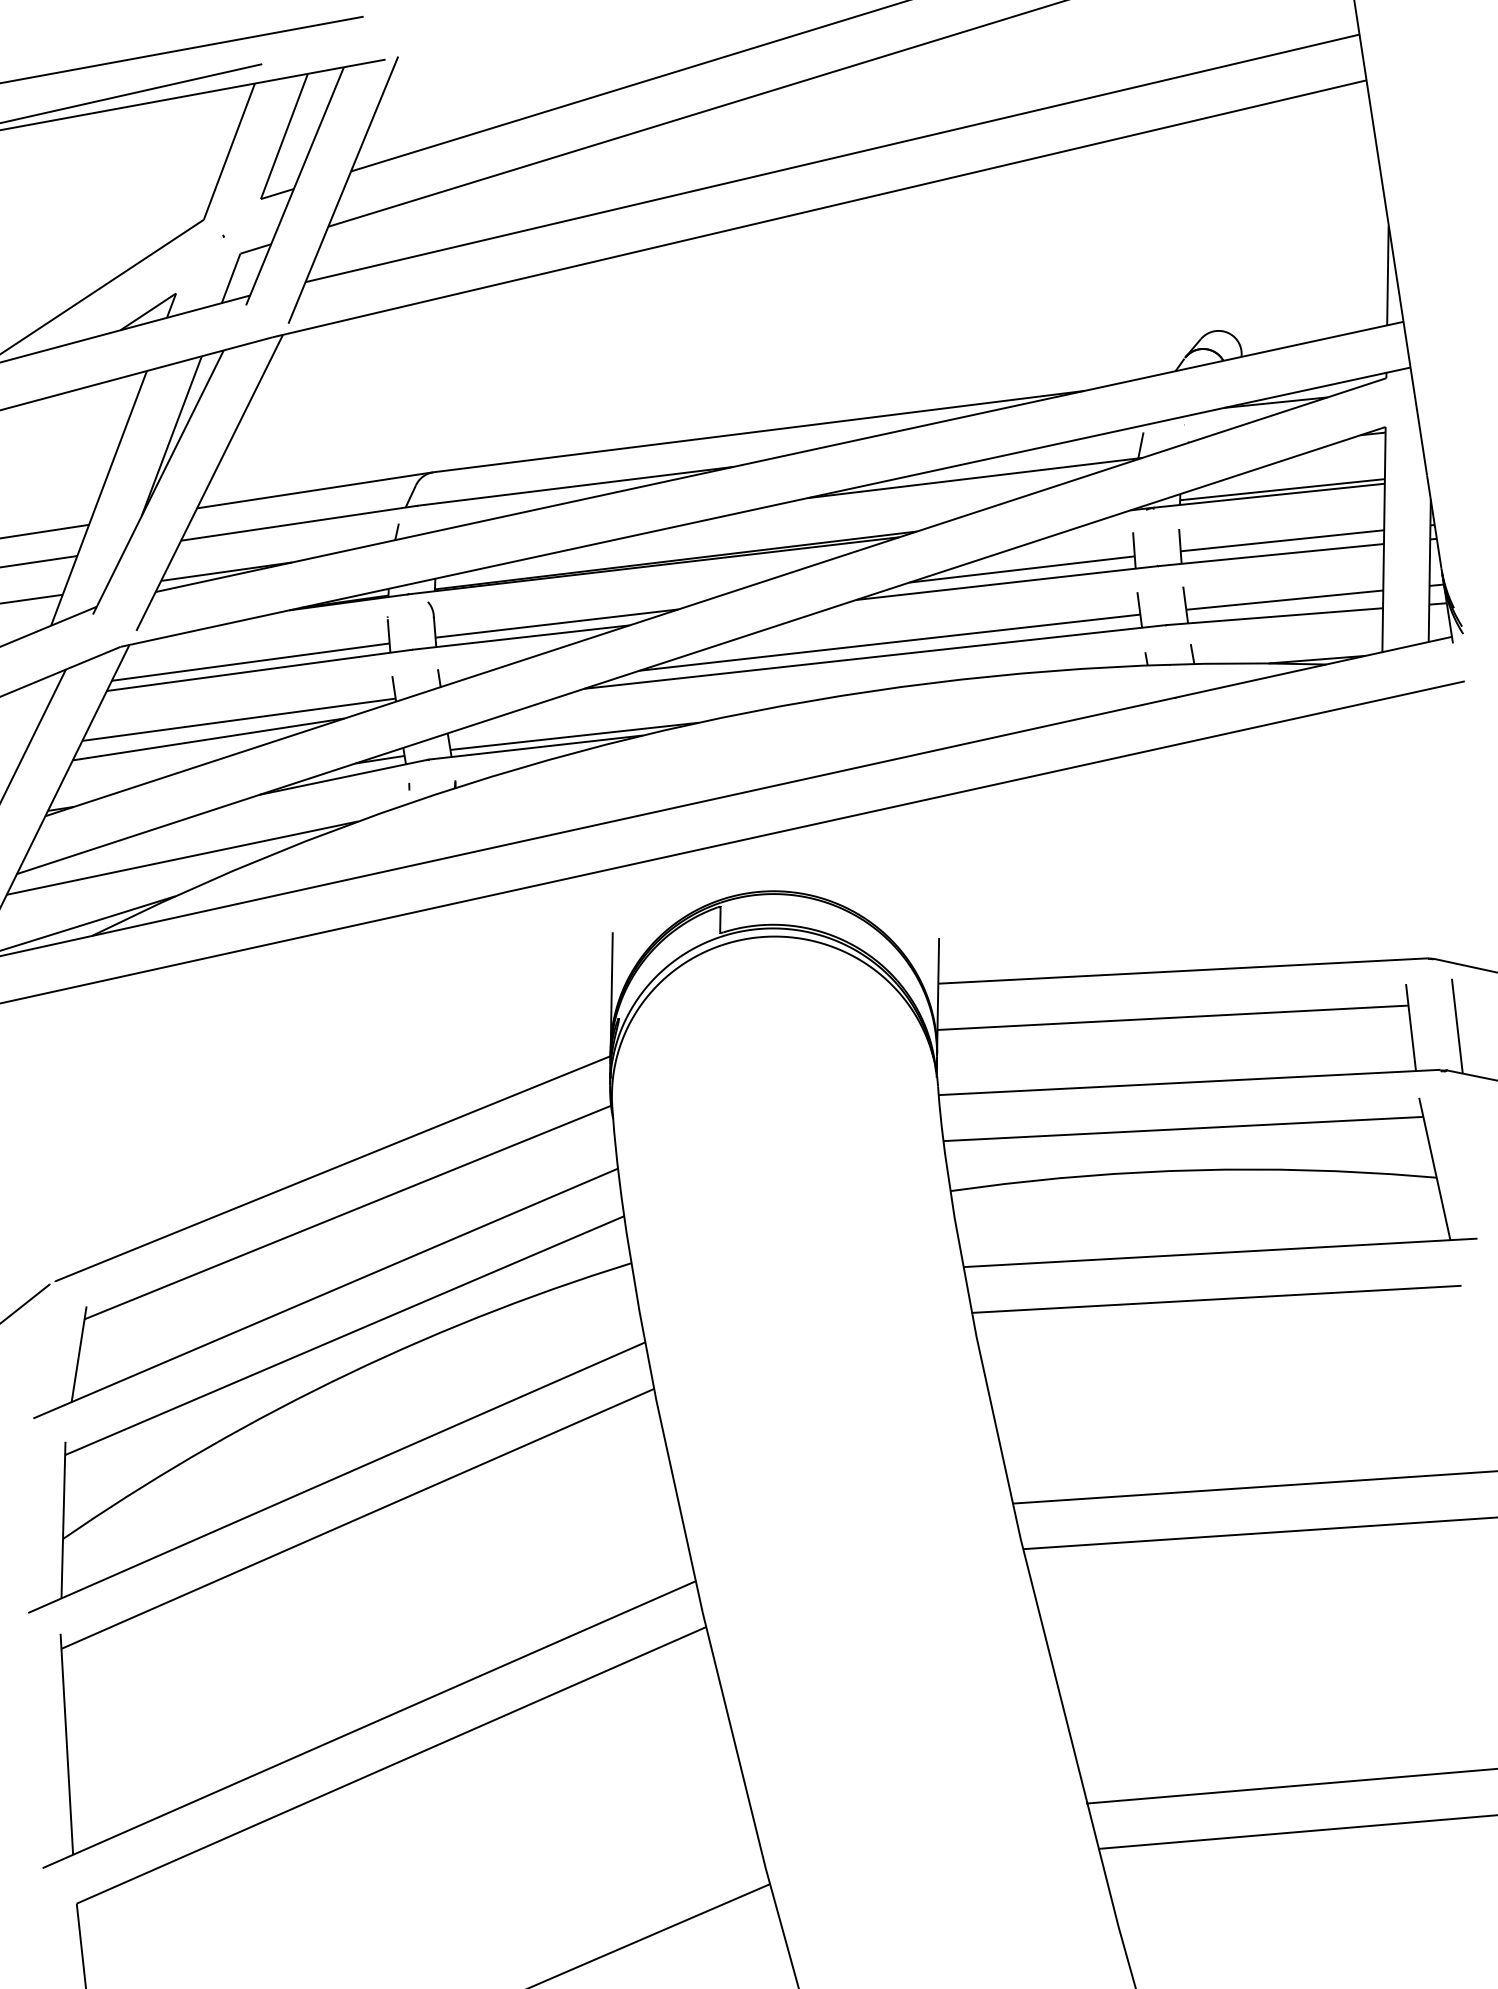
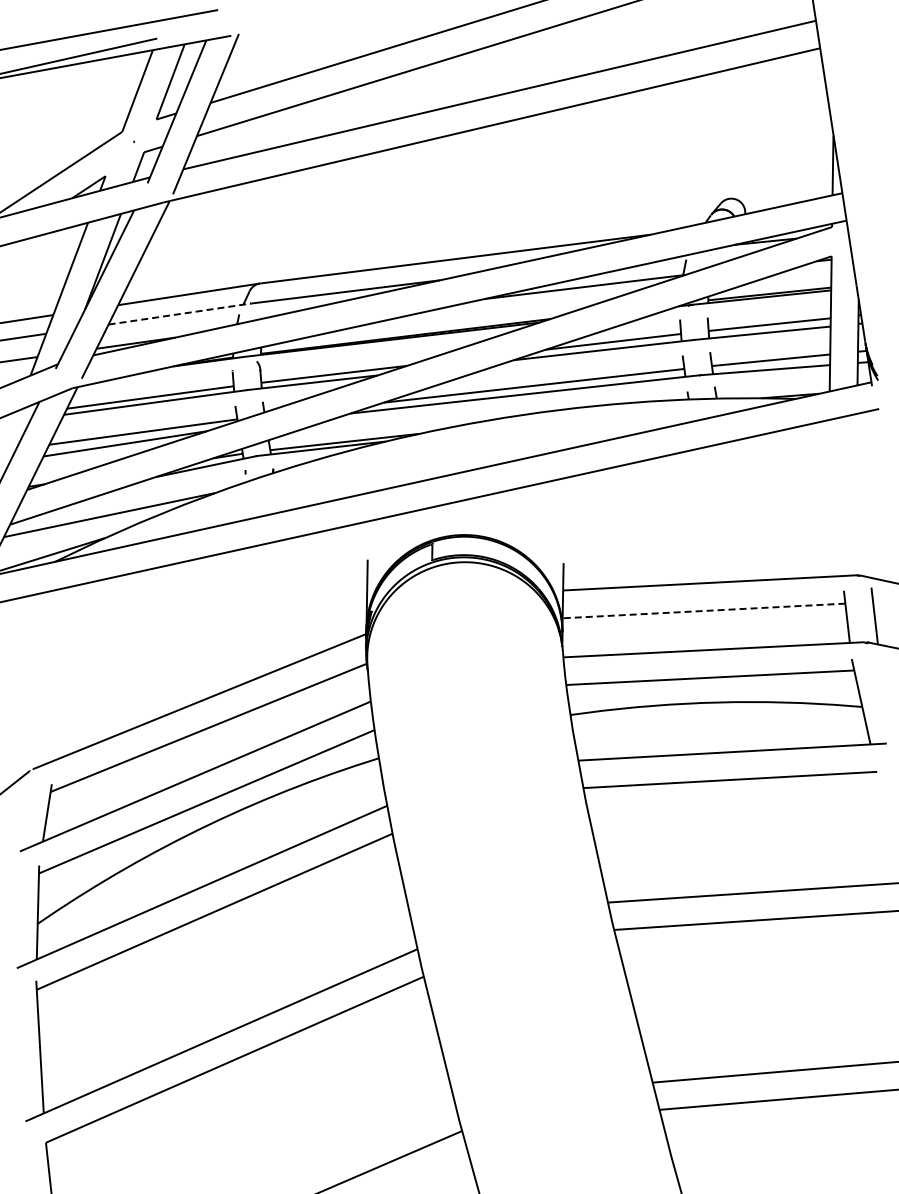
line: (299, 523) -> (179, 314), solid -> dashed
line: (1173, 1016) -> (704, 610), solid -> dashed

